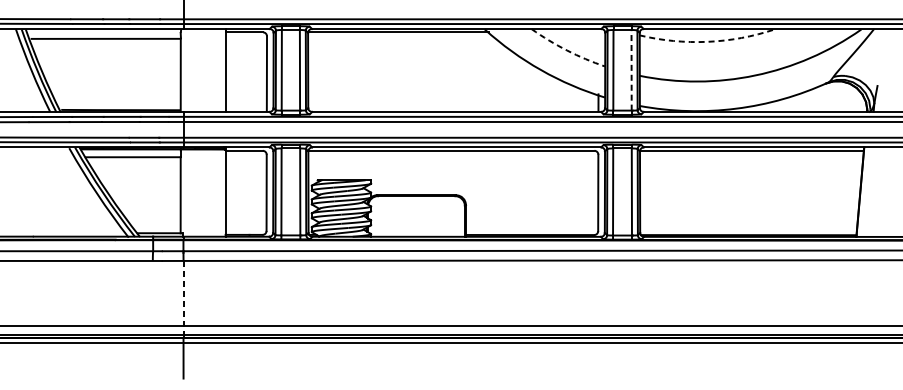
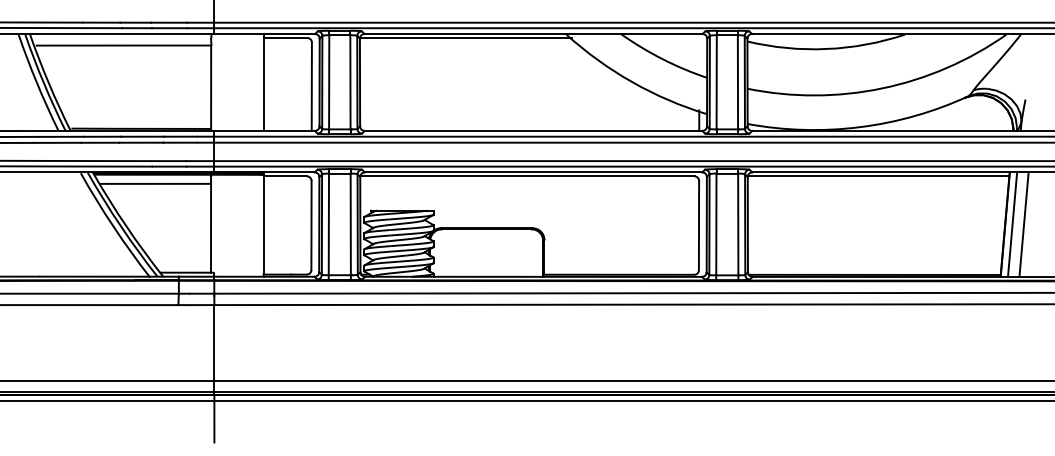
arc: (707, 42) -> (826, 49), dashed -> solid
arc: (567, 50) -> (662, 59), dashed -> solid
line: (631, 69) -> (737, 81), dashed -> solid
line: (866, 192) -> (1012, 224), added
line: (875, 192) -> (1023, 224), added
line: (183, 298) -> (214, 349), dashed -> solid

